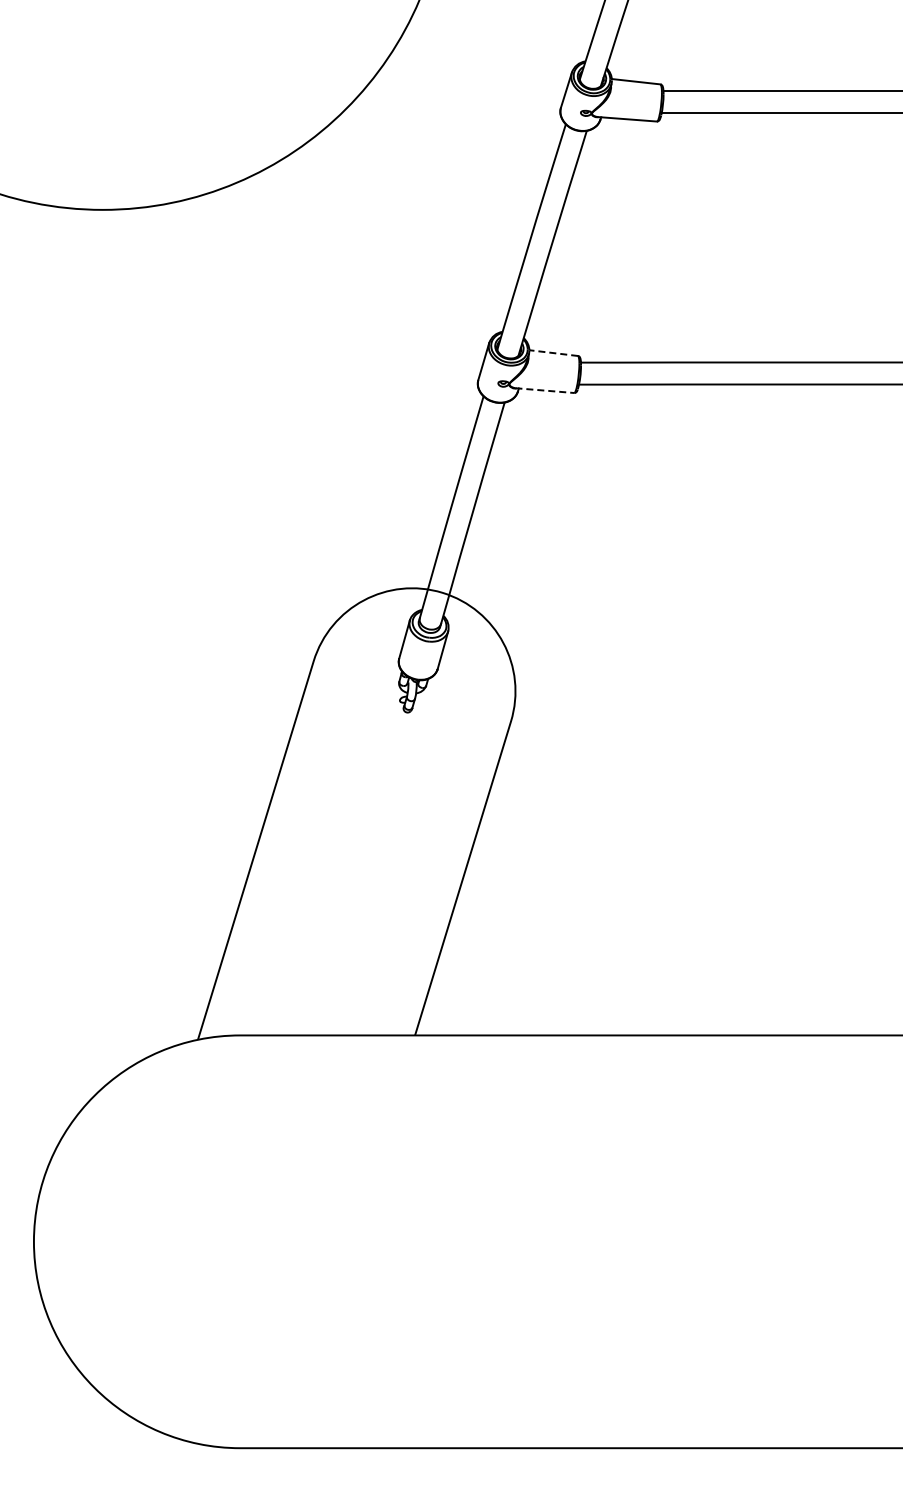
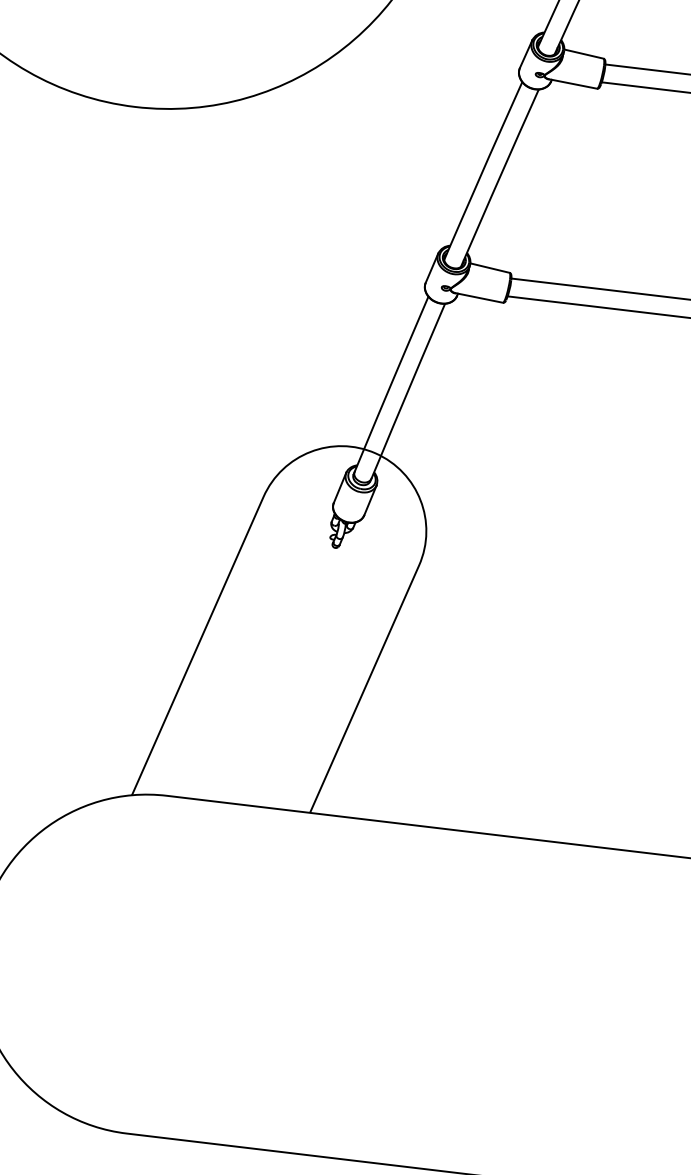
line: (553, 353) -> (489, 268), dashed -> solid
line: (544, 390) -> (478, 297), dashed -> solid

